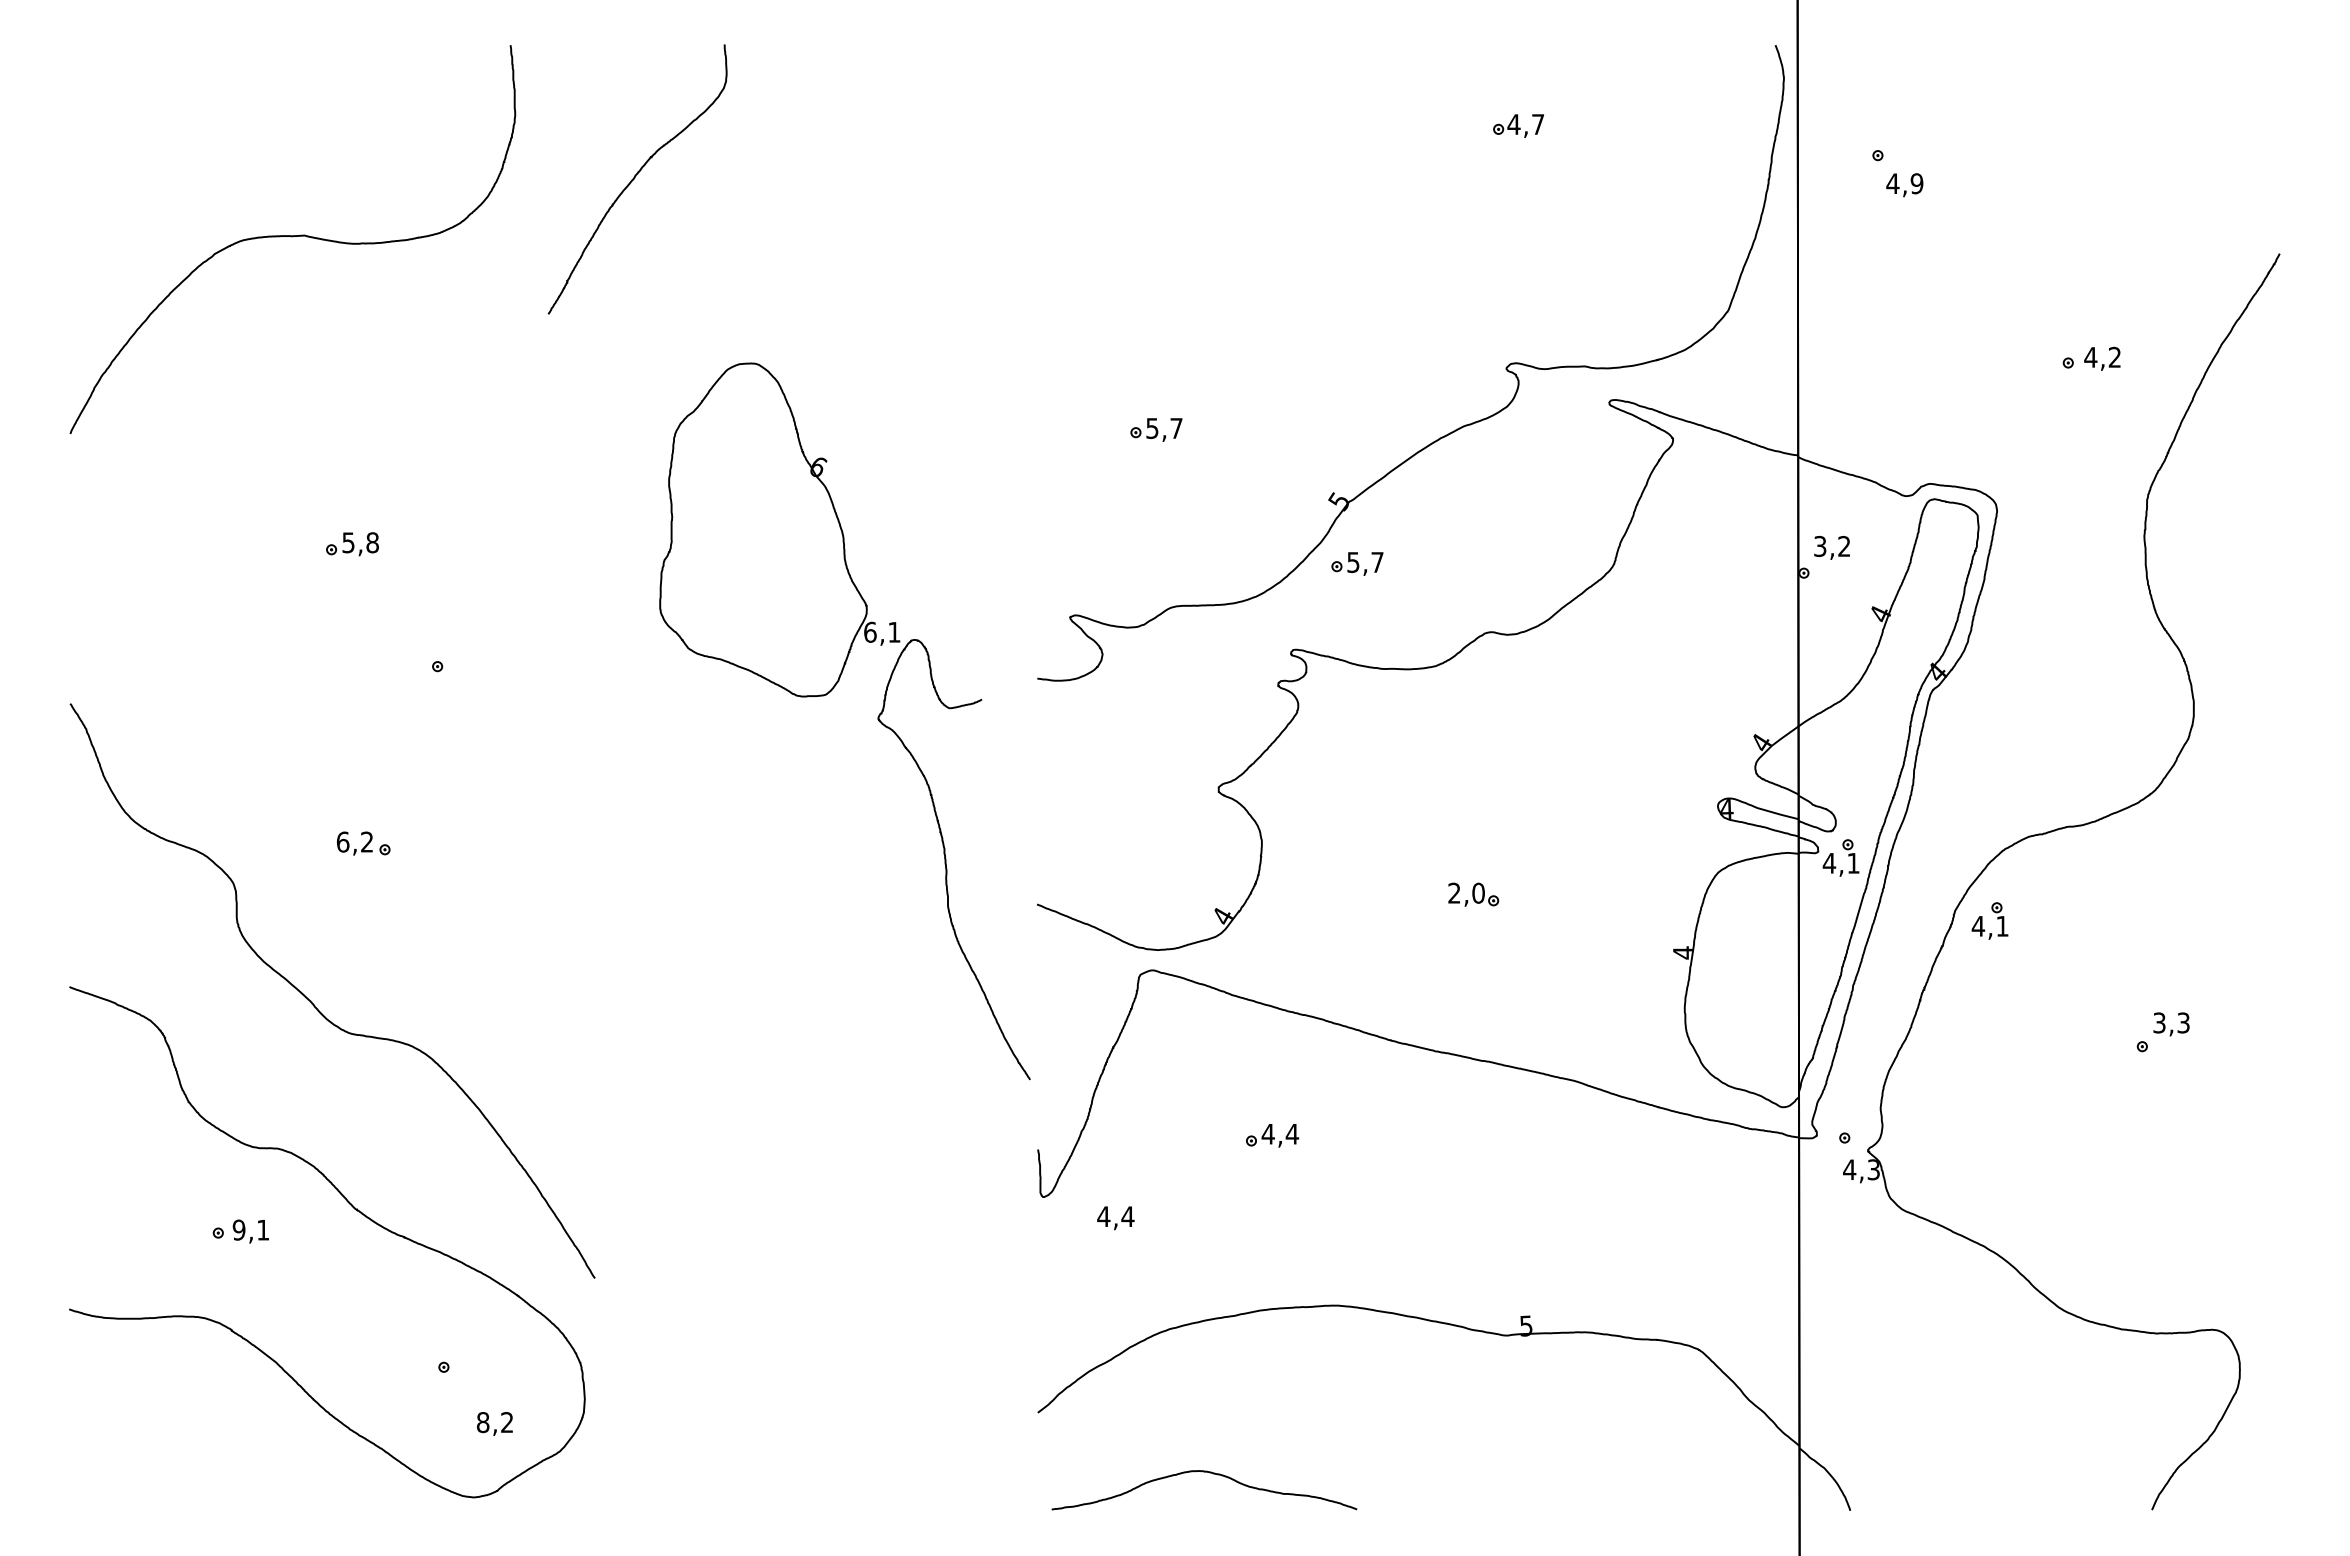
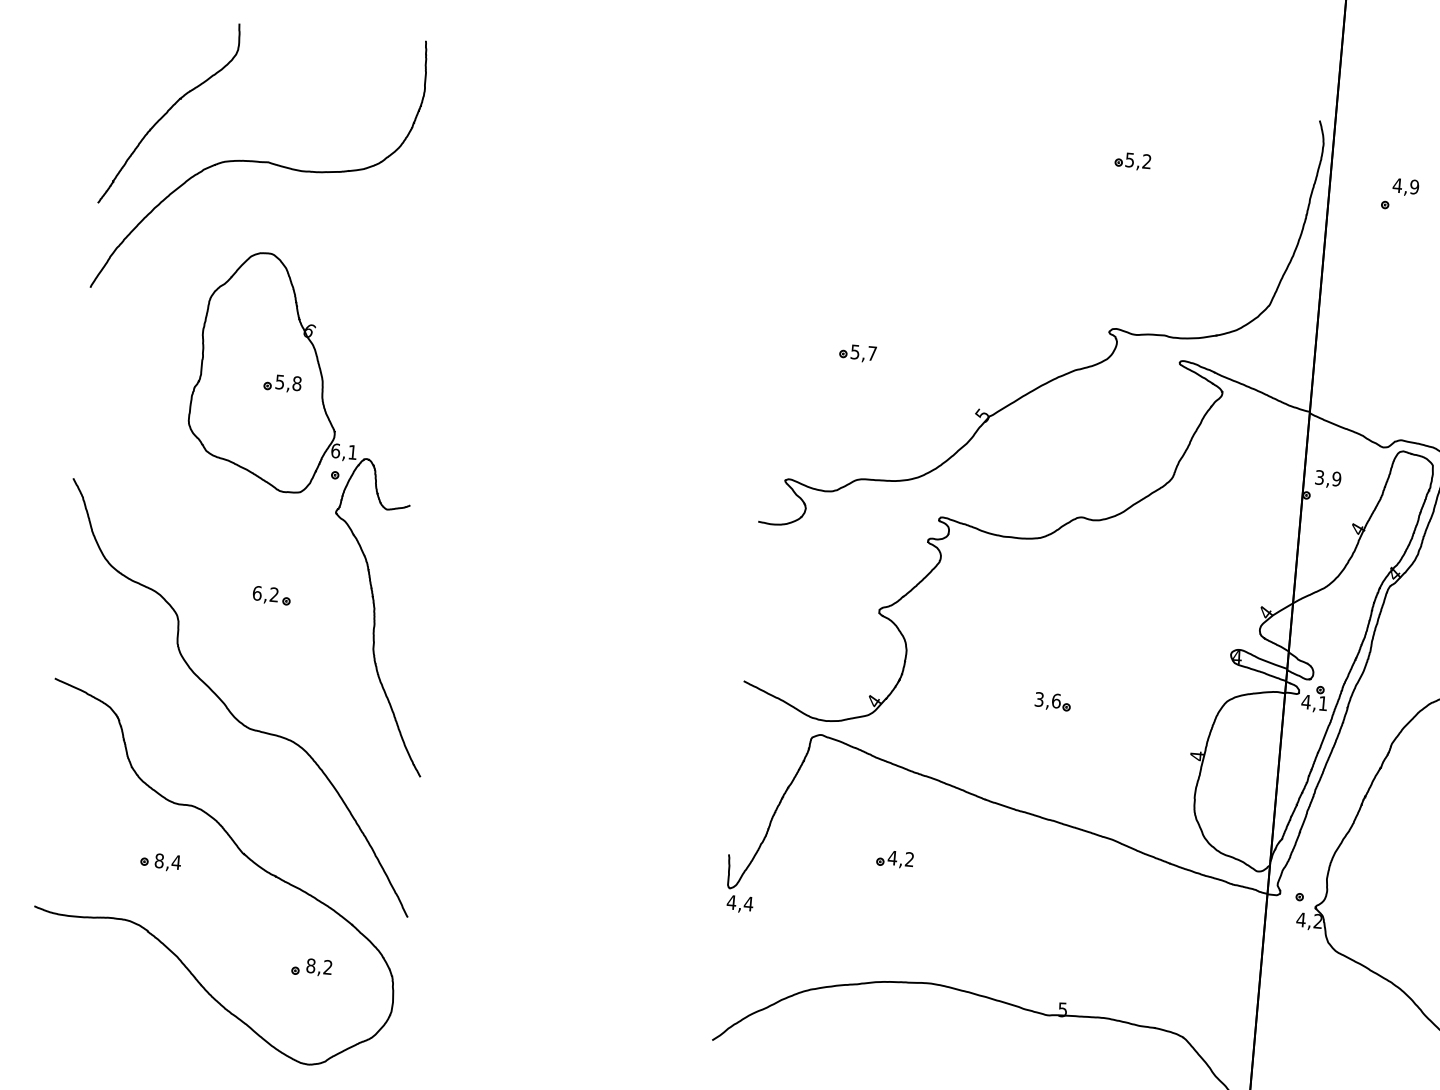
text: (1525, 124) -> (1138, 160), 4,7 -> 5,2
curve: (635, 177) -> (168, 112), moved
text: (1904, 185) -> (1405, 187), moved
text: (1844, 546) -> (1336, 479), 3,2 -> 3,9
part: (1357, 563) -> (991, 460), removed
part: (826, 695) -> (300, 492), moved
text: (1466, 892) -> (1047, 699), 2,0 -> 3,6
part: (1982, 920) -> (1410, 752), removed
text: (1292, 1133) -> (909, 859), 4,4 -> 4,2
text: (1873, 1169) -> (1318, 921), 4,3 -> 4,2
text: (1115, 1218) -> (739, 904), moved
text: (250, 1229) -> (167, 861), 9,1 -> 8,4
text: (494, 1423) -> (318, 967), moved

